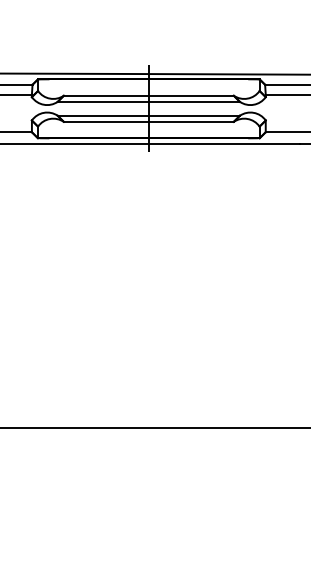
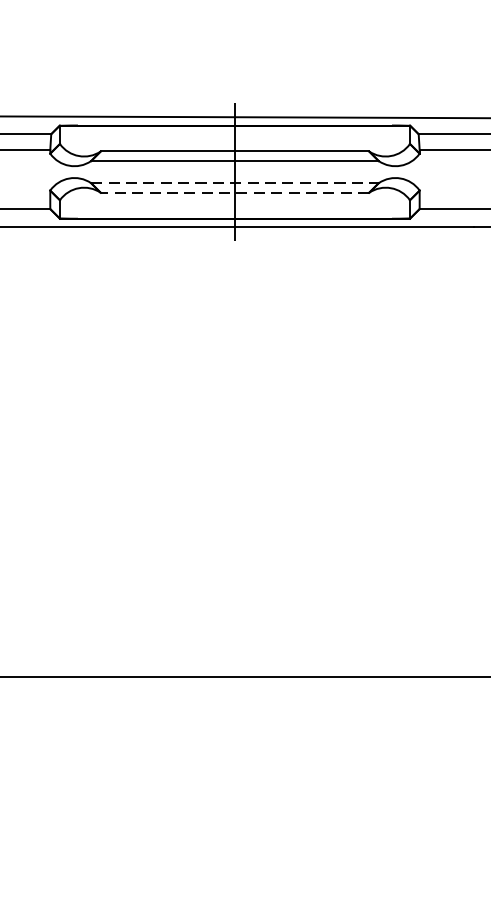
line: (149, 115) -> (236, 182), solid -> dashed
line: (148, 121) -> (234, 192), solid -> dashed

